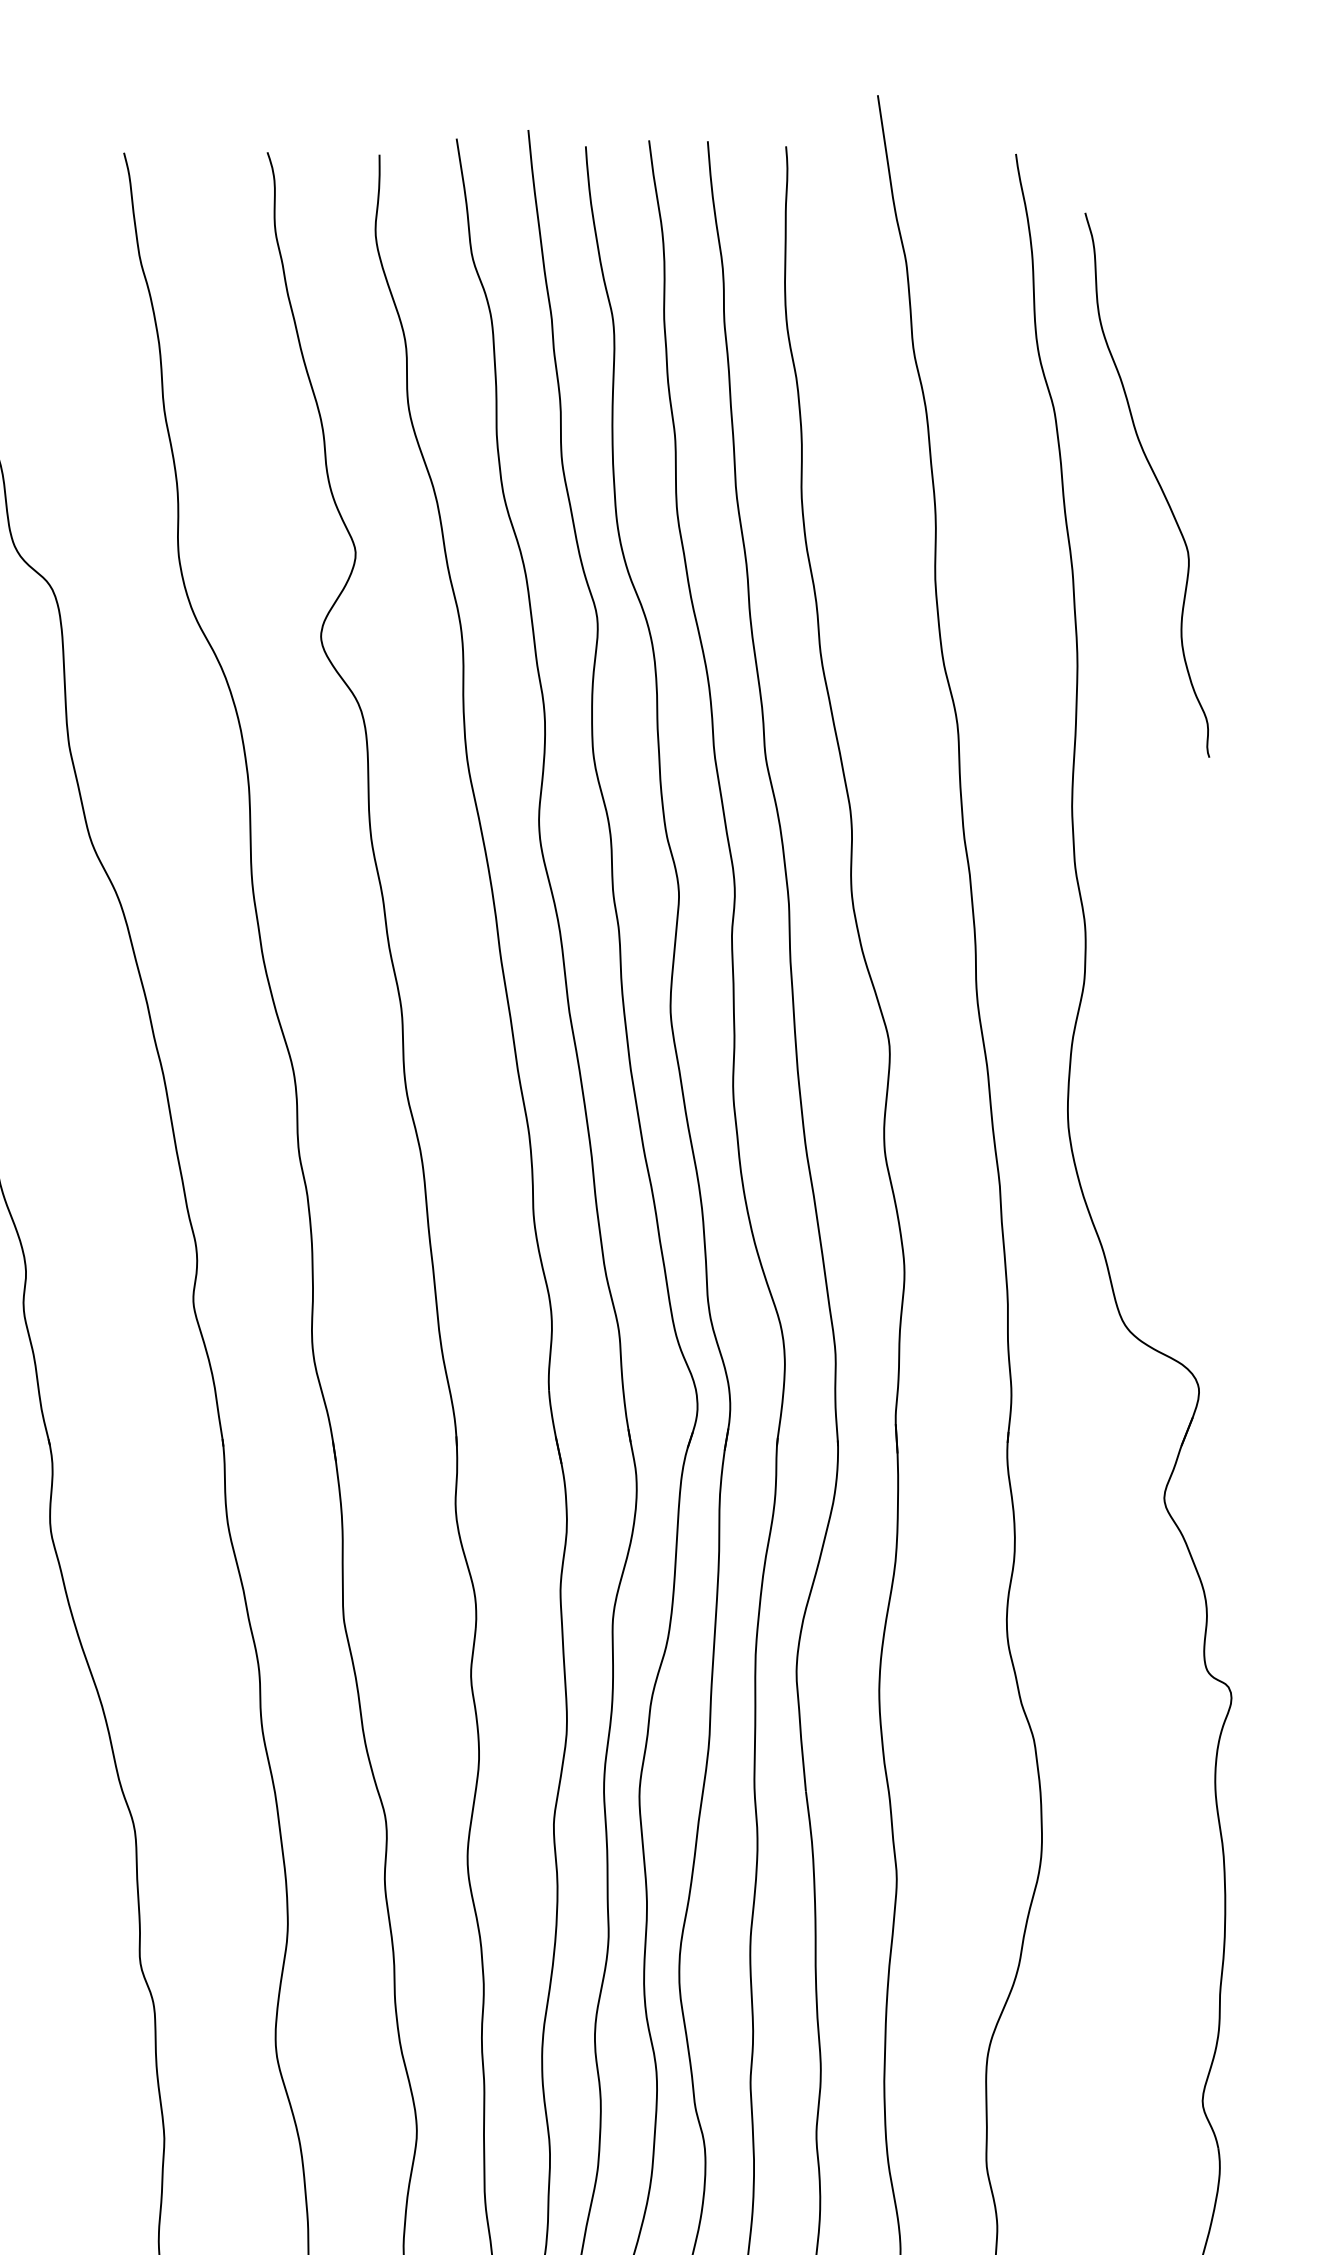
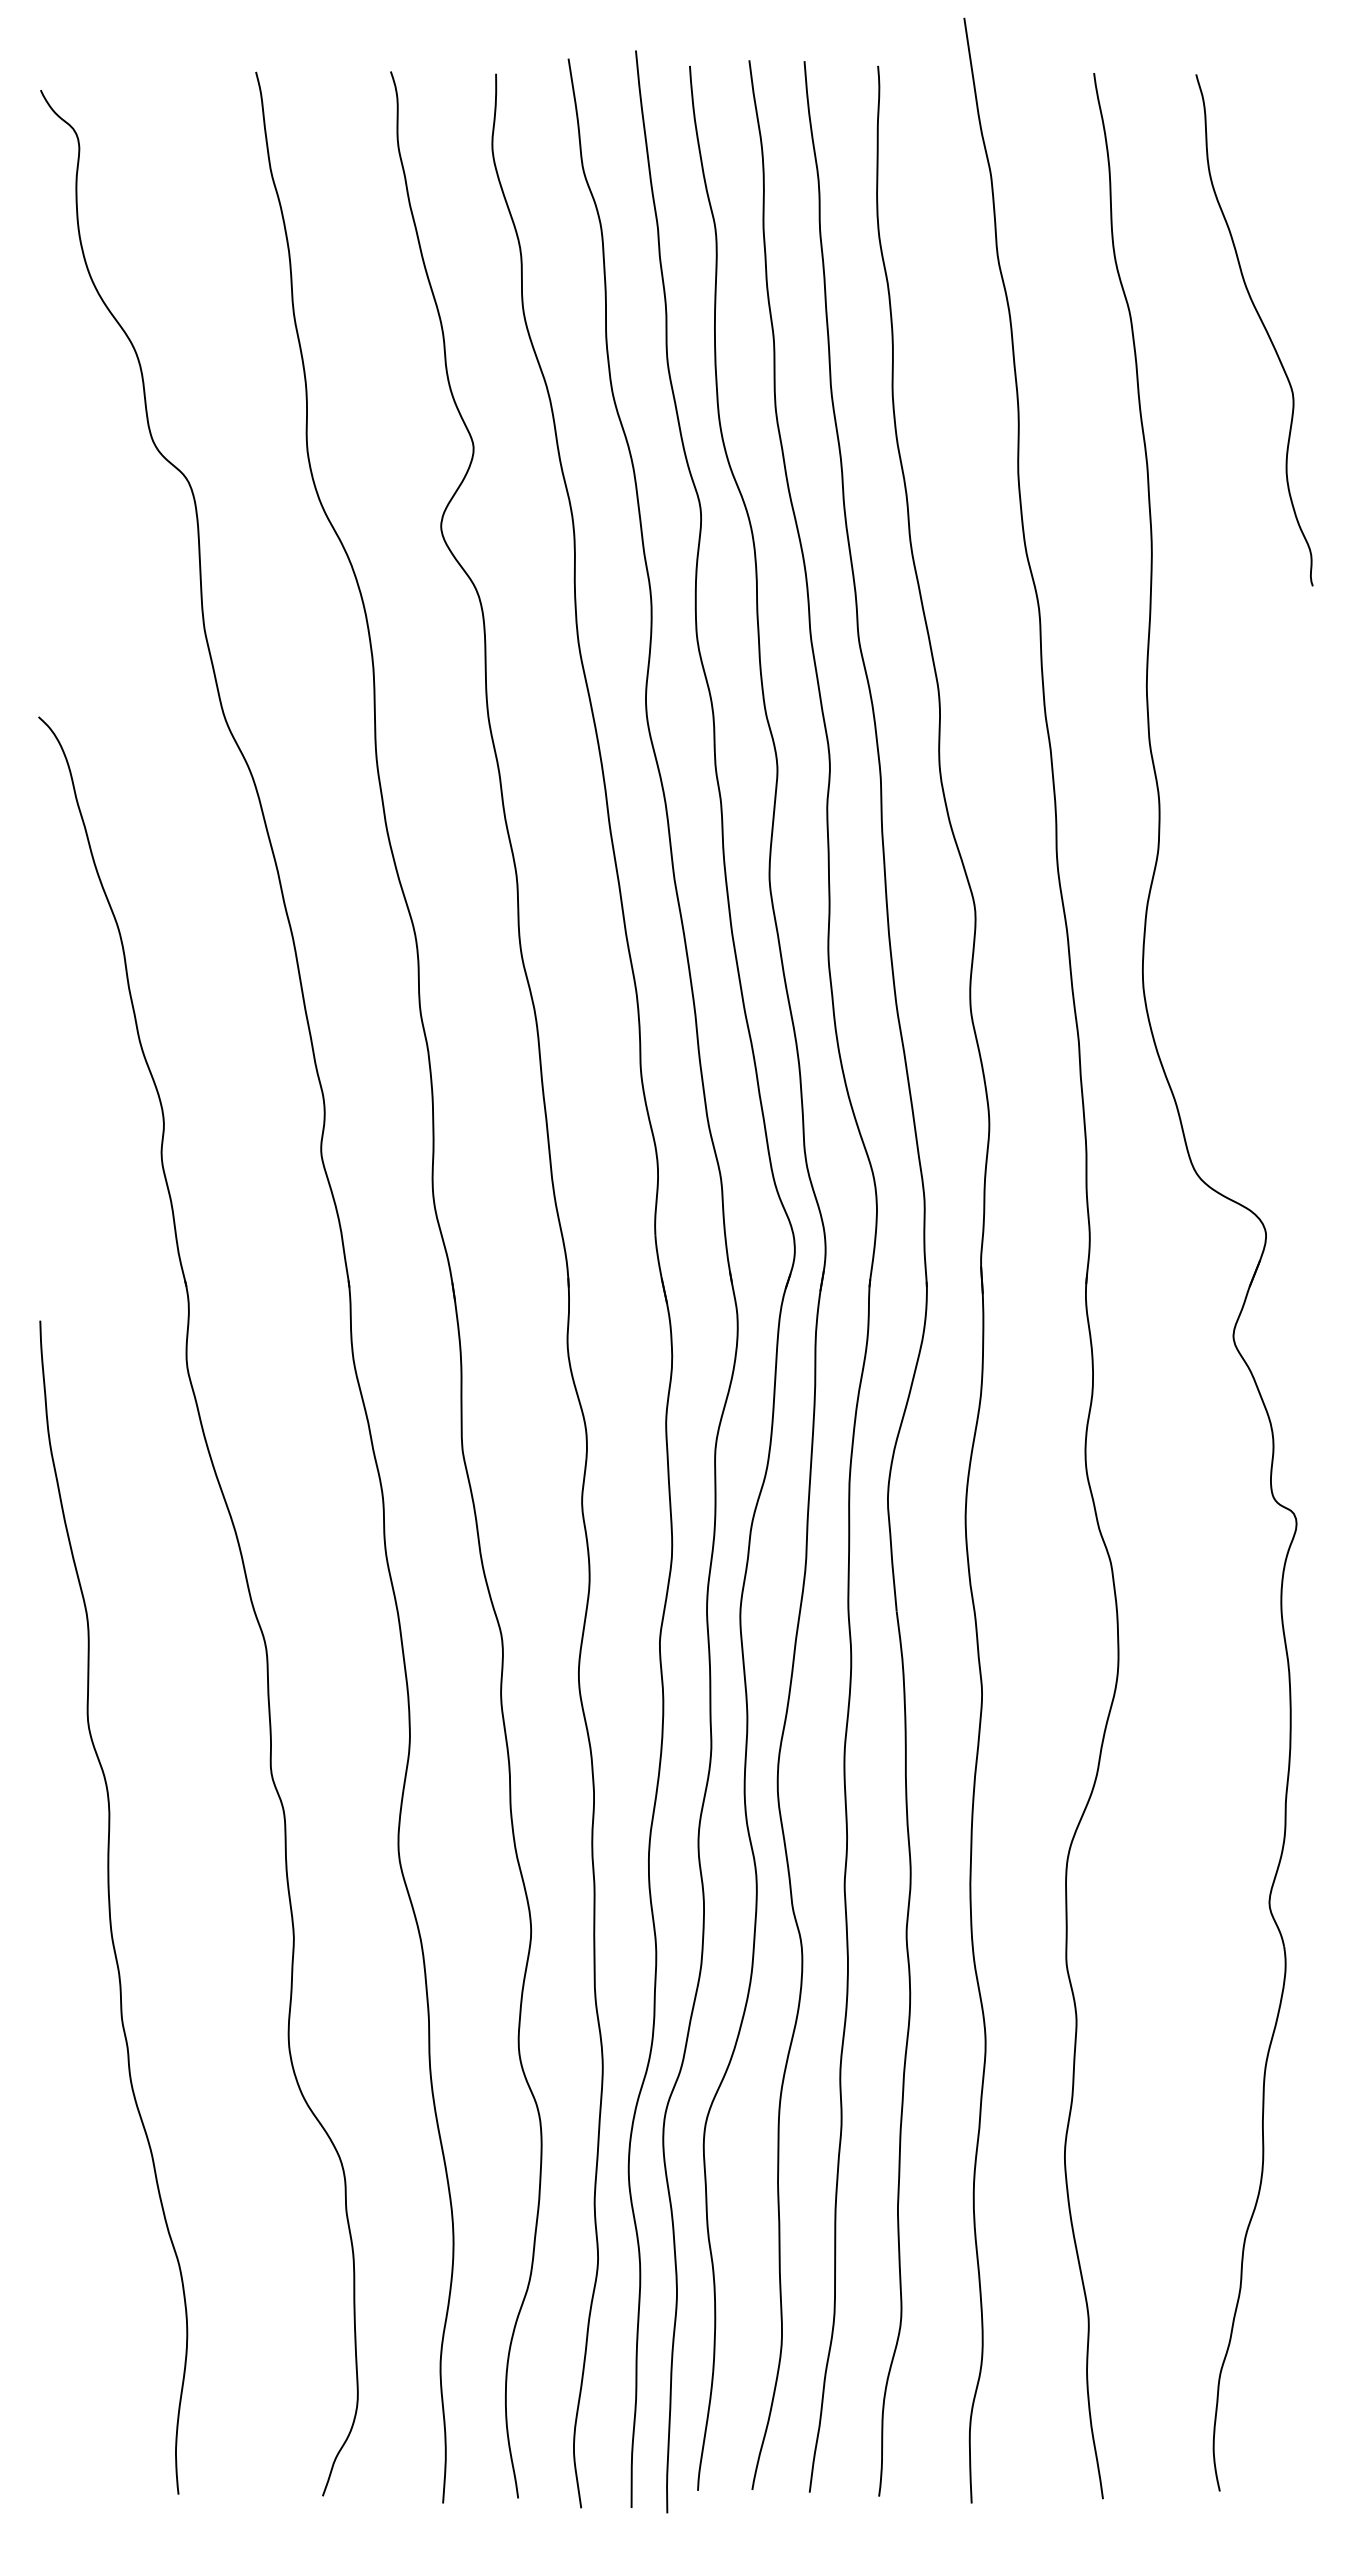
curve: (1155, 480) -> (1262, 325), moved

